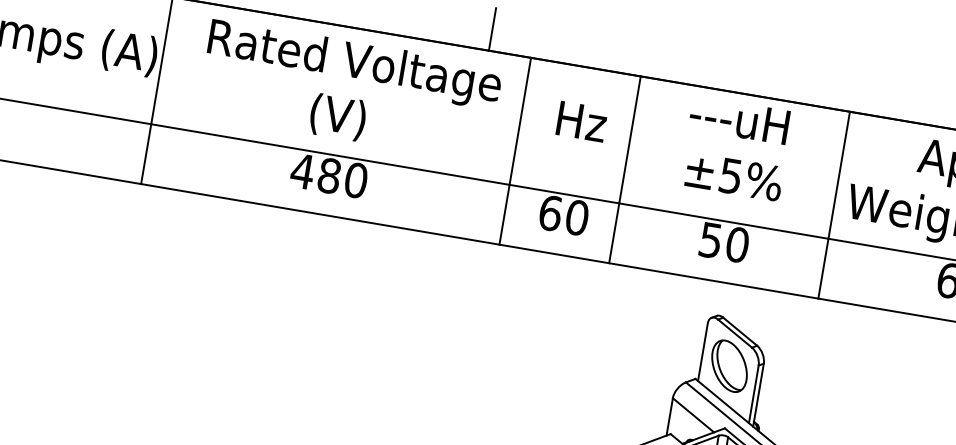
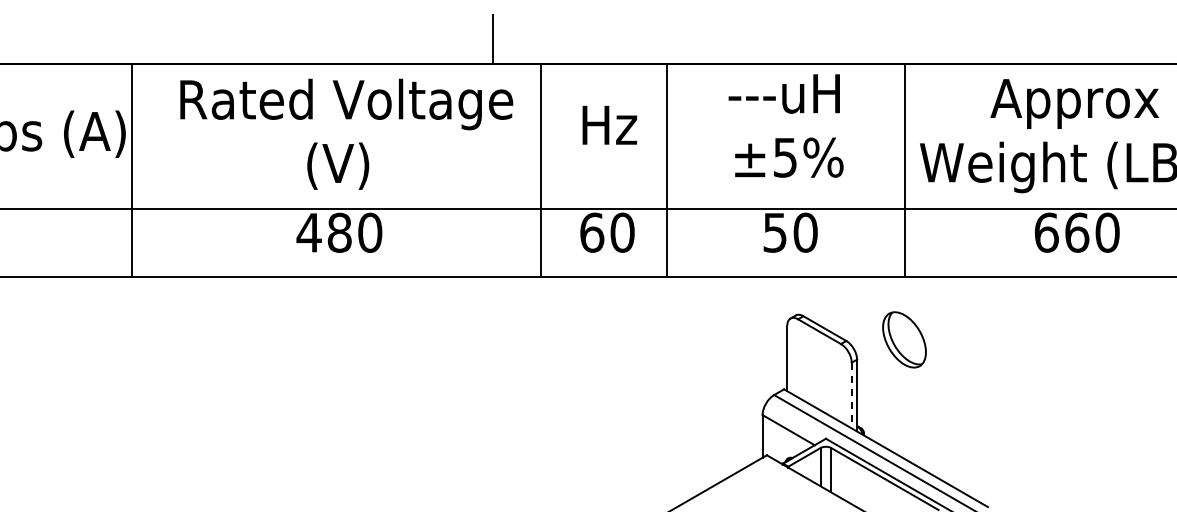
part: (729, 365) -> (904, 339), moved
line: (753, 394) -> (851, 395), solid -> dashed

